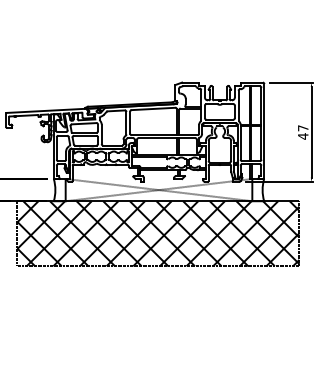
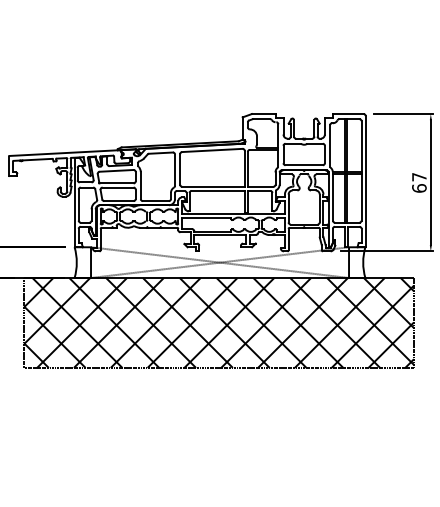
text: (303, 136) -> (419, 188), 47 -> 67

